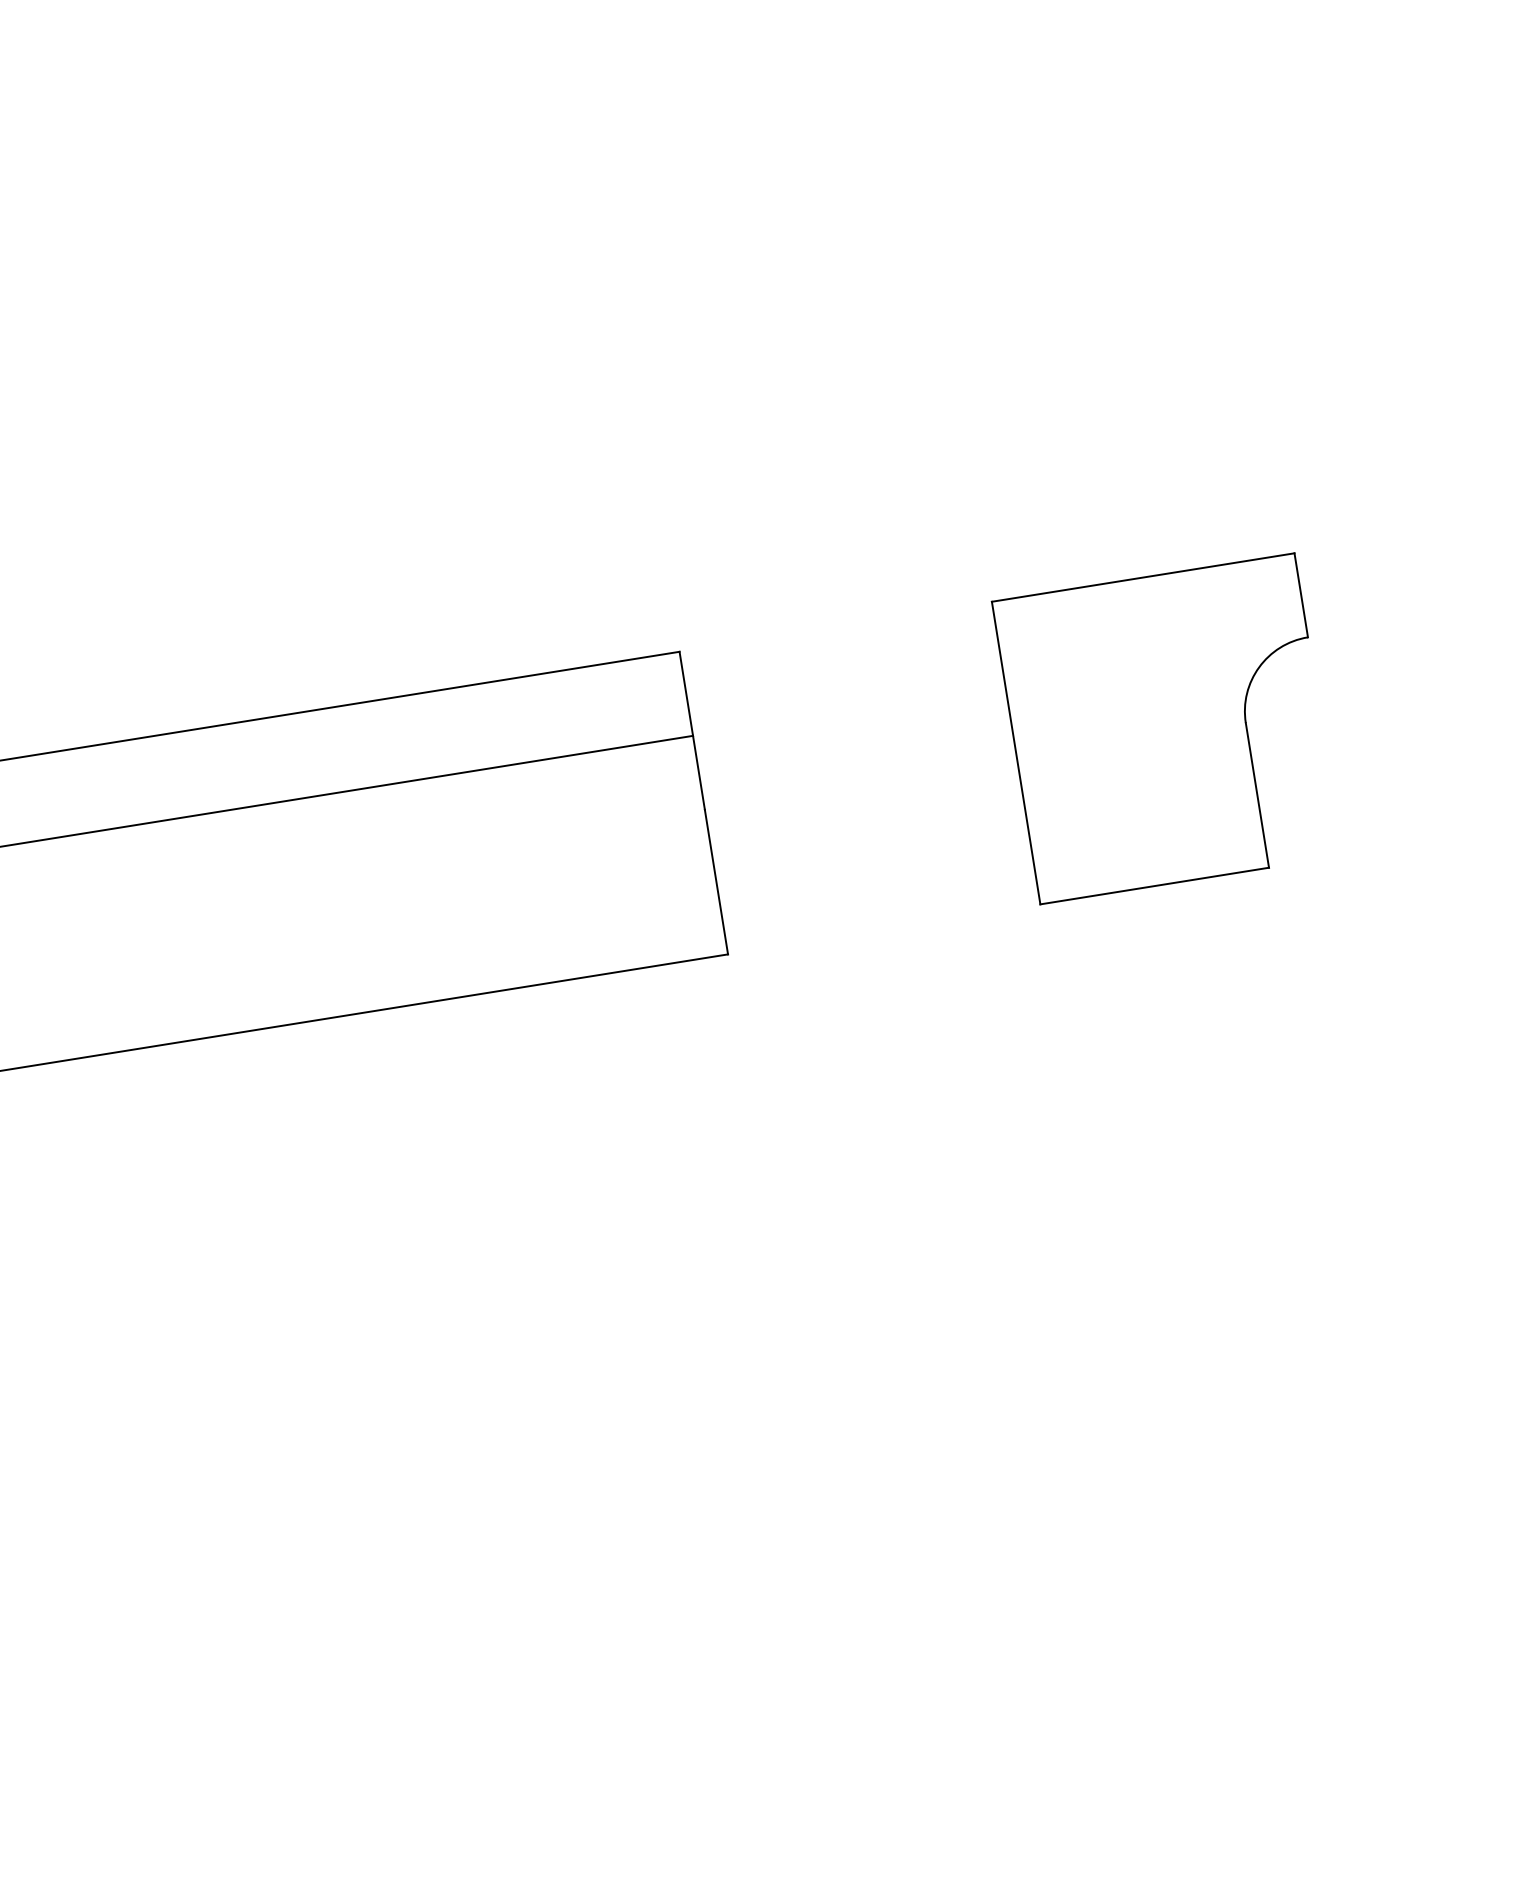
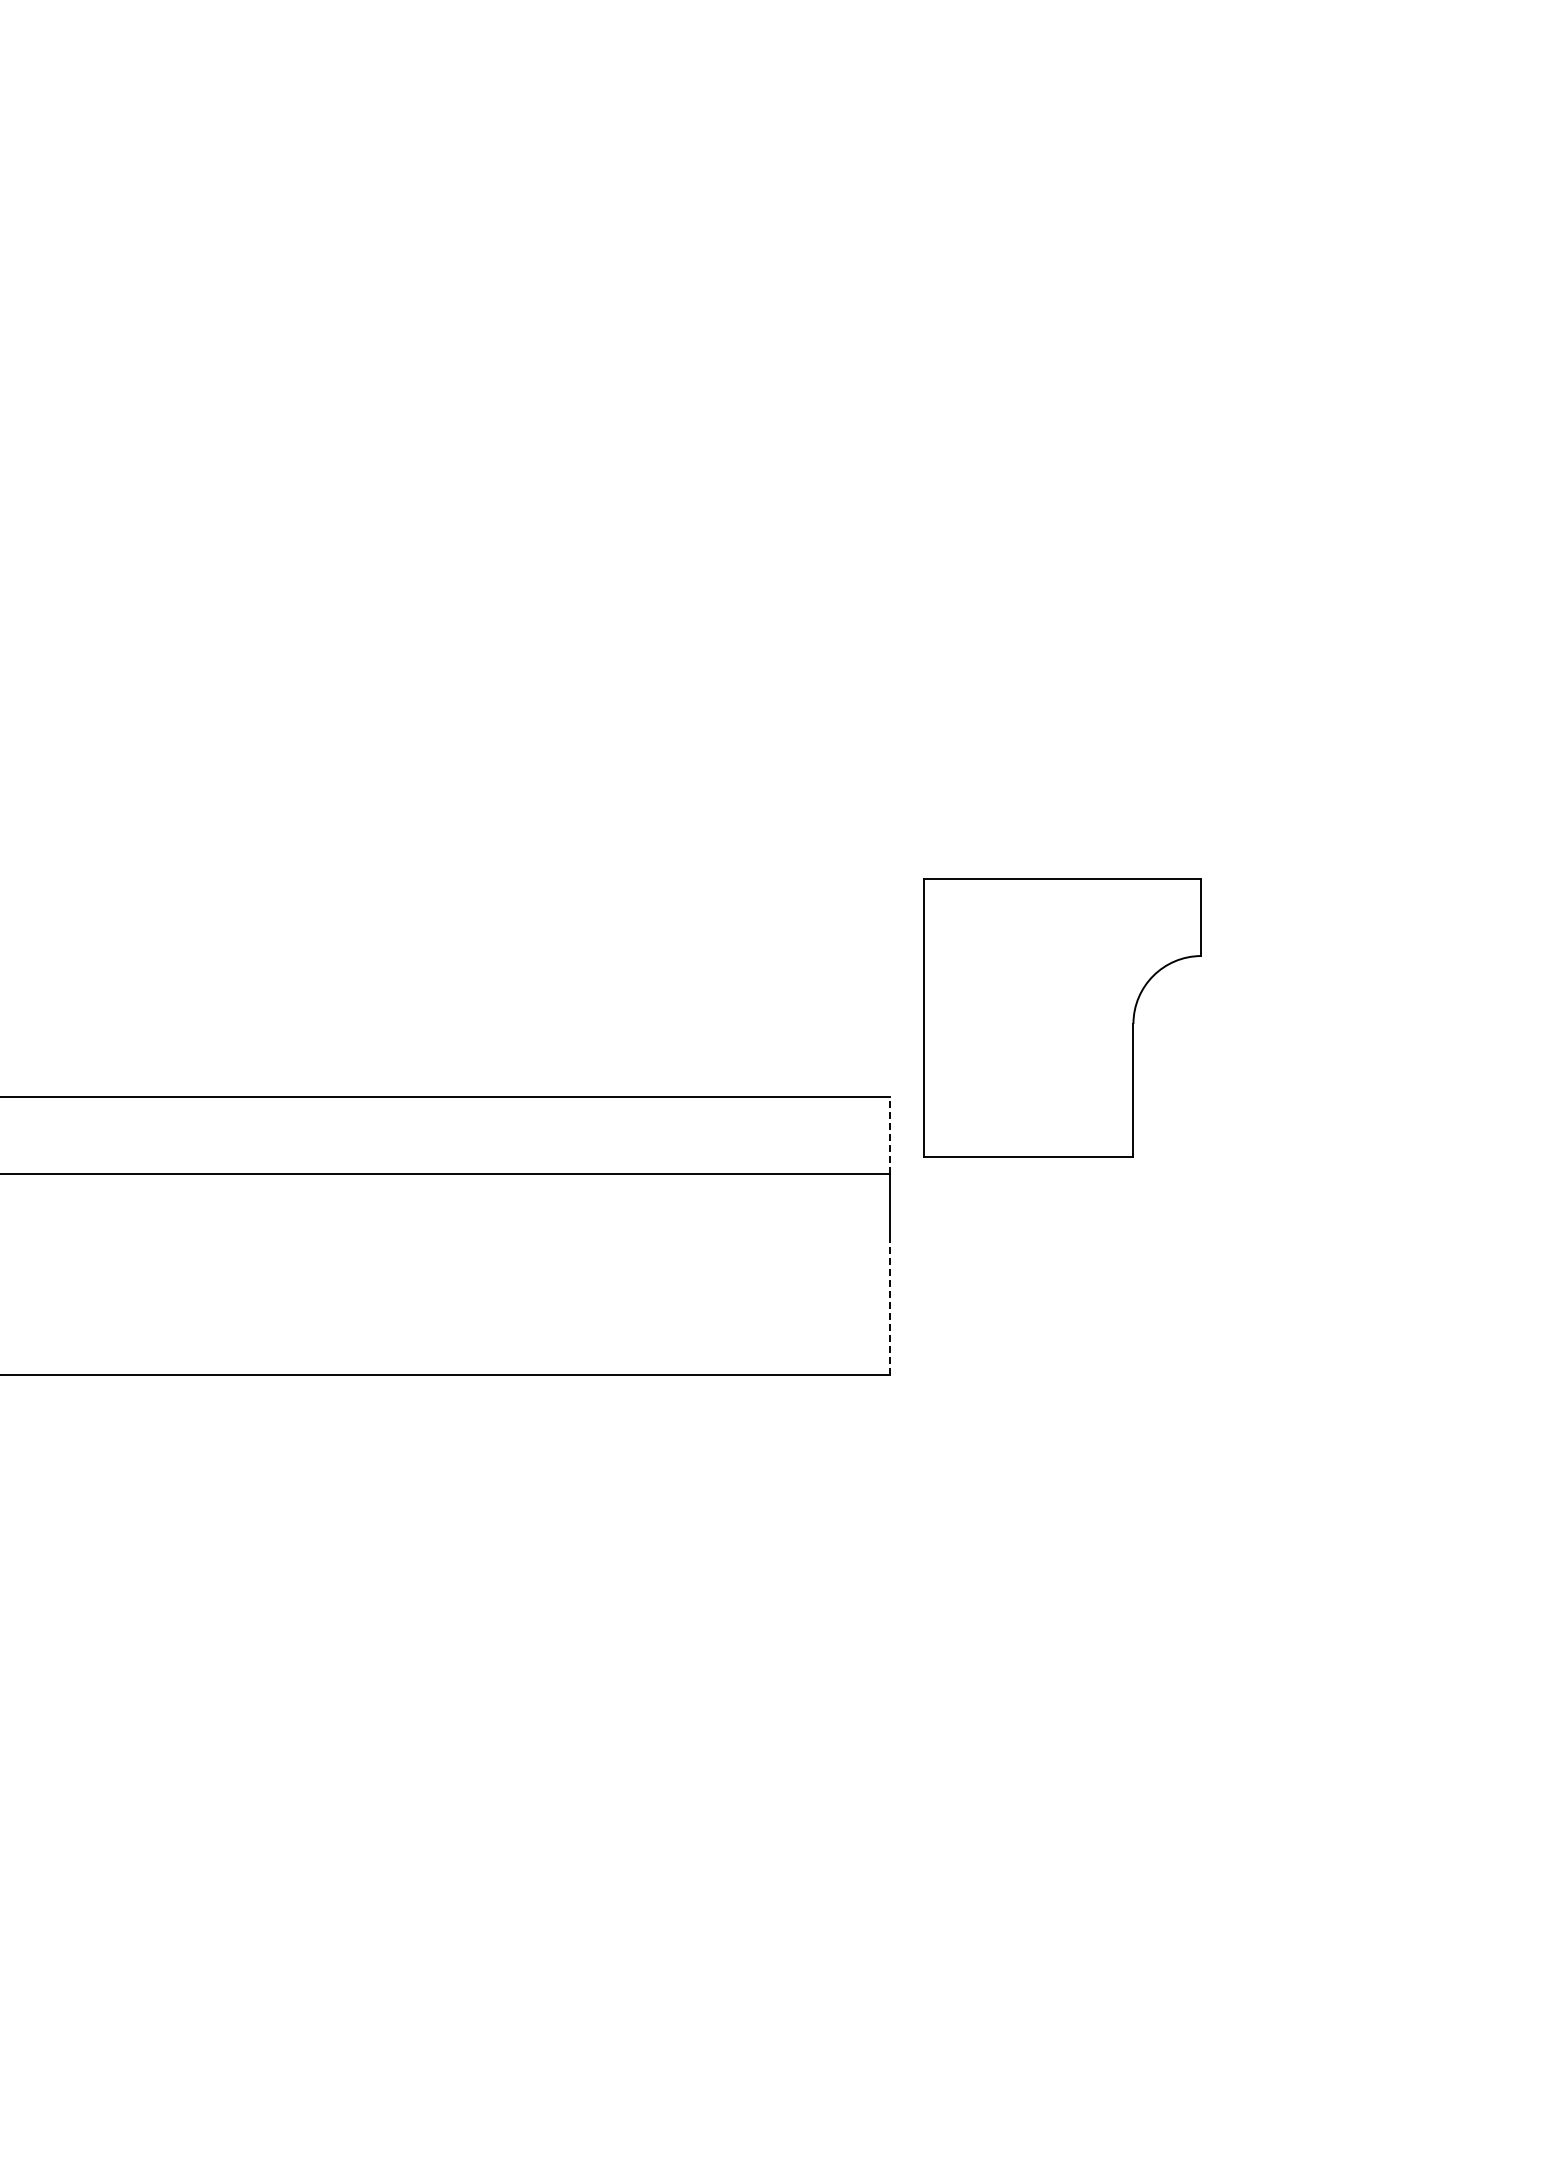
line: (686, 693) -> (890, 1135), solid -> dashed
part: (1167, 728) -> (1062, 1017), moved
line: (716, 881) -> (890, 1307), solid -> dashed

